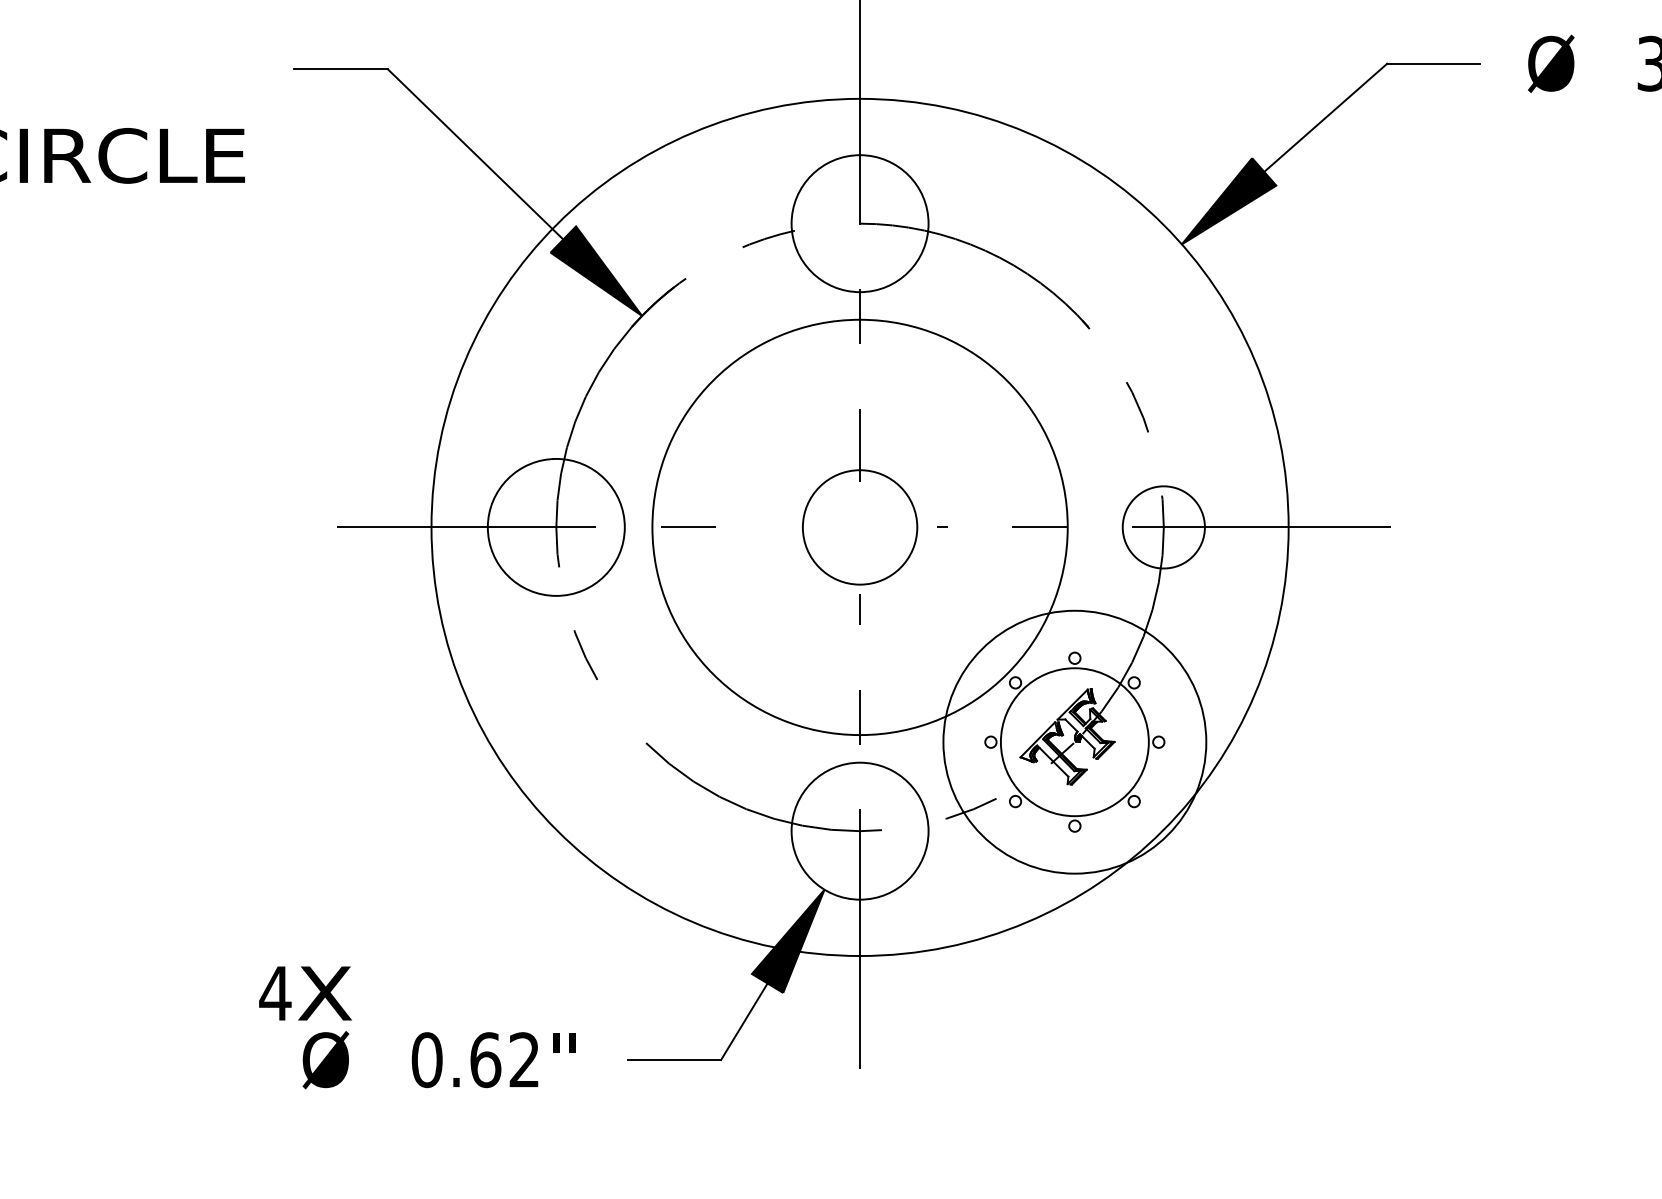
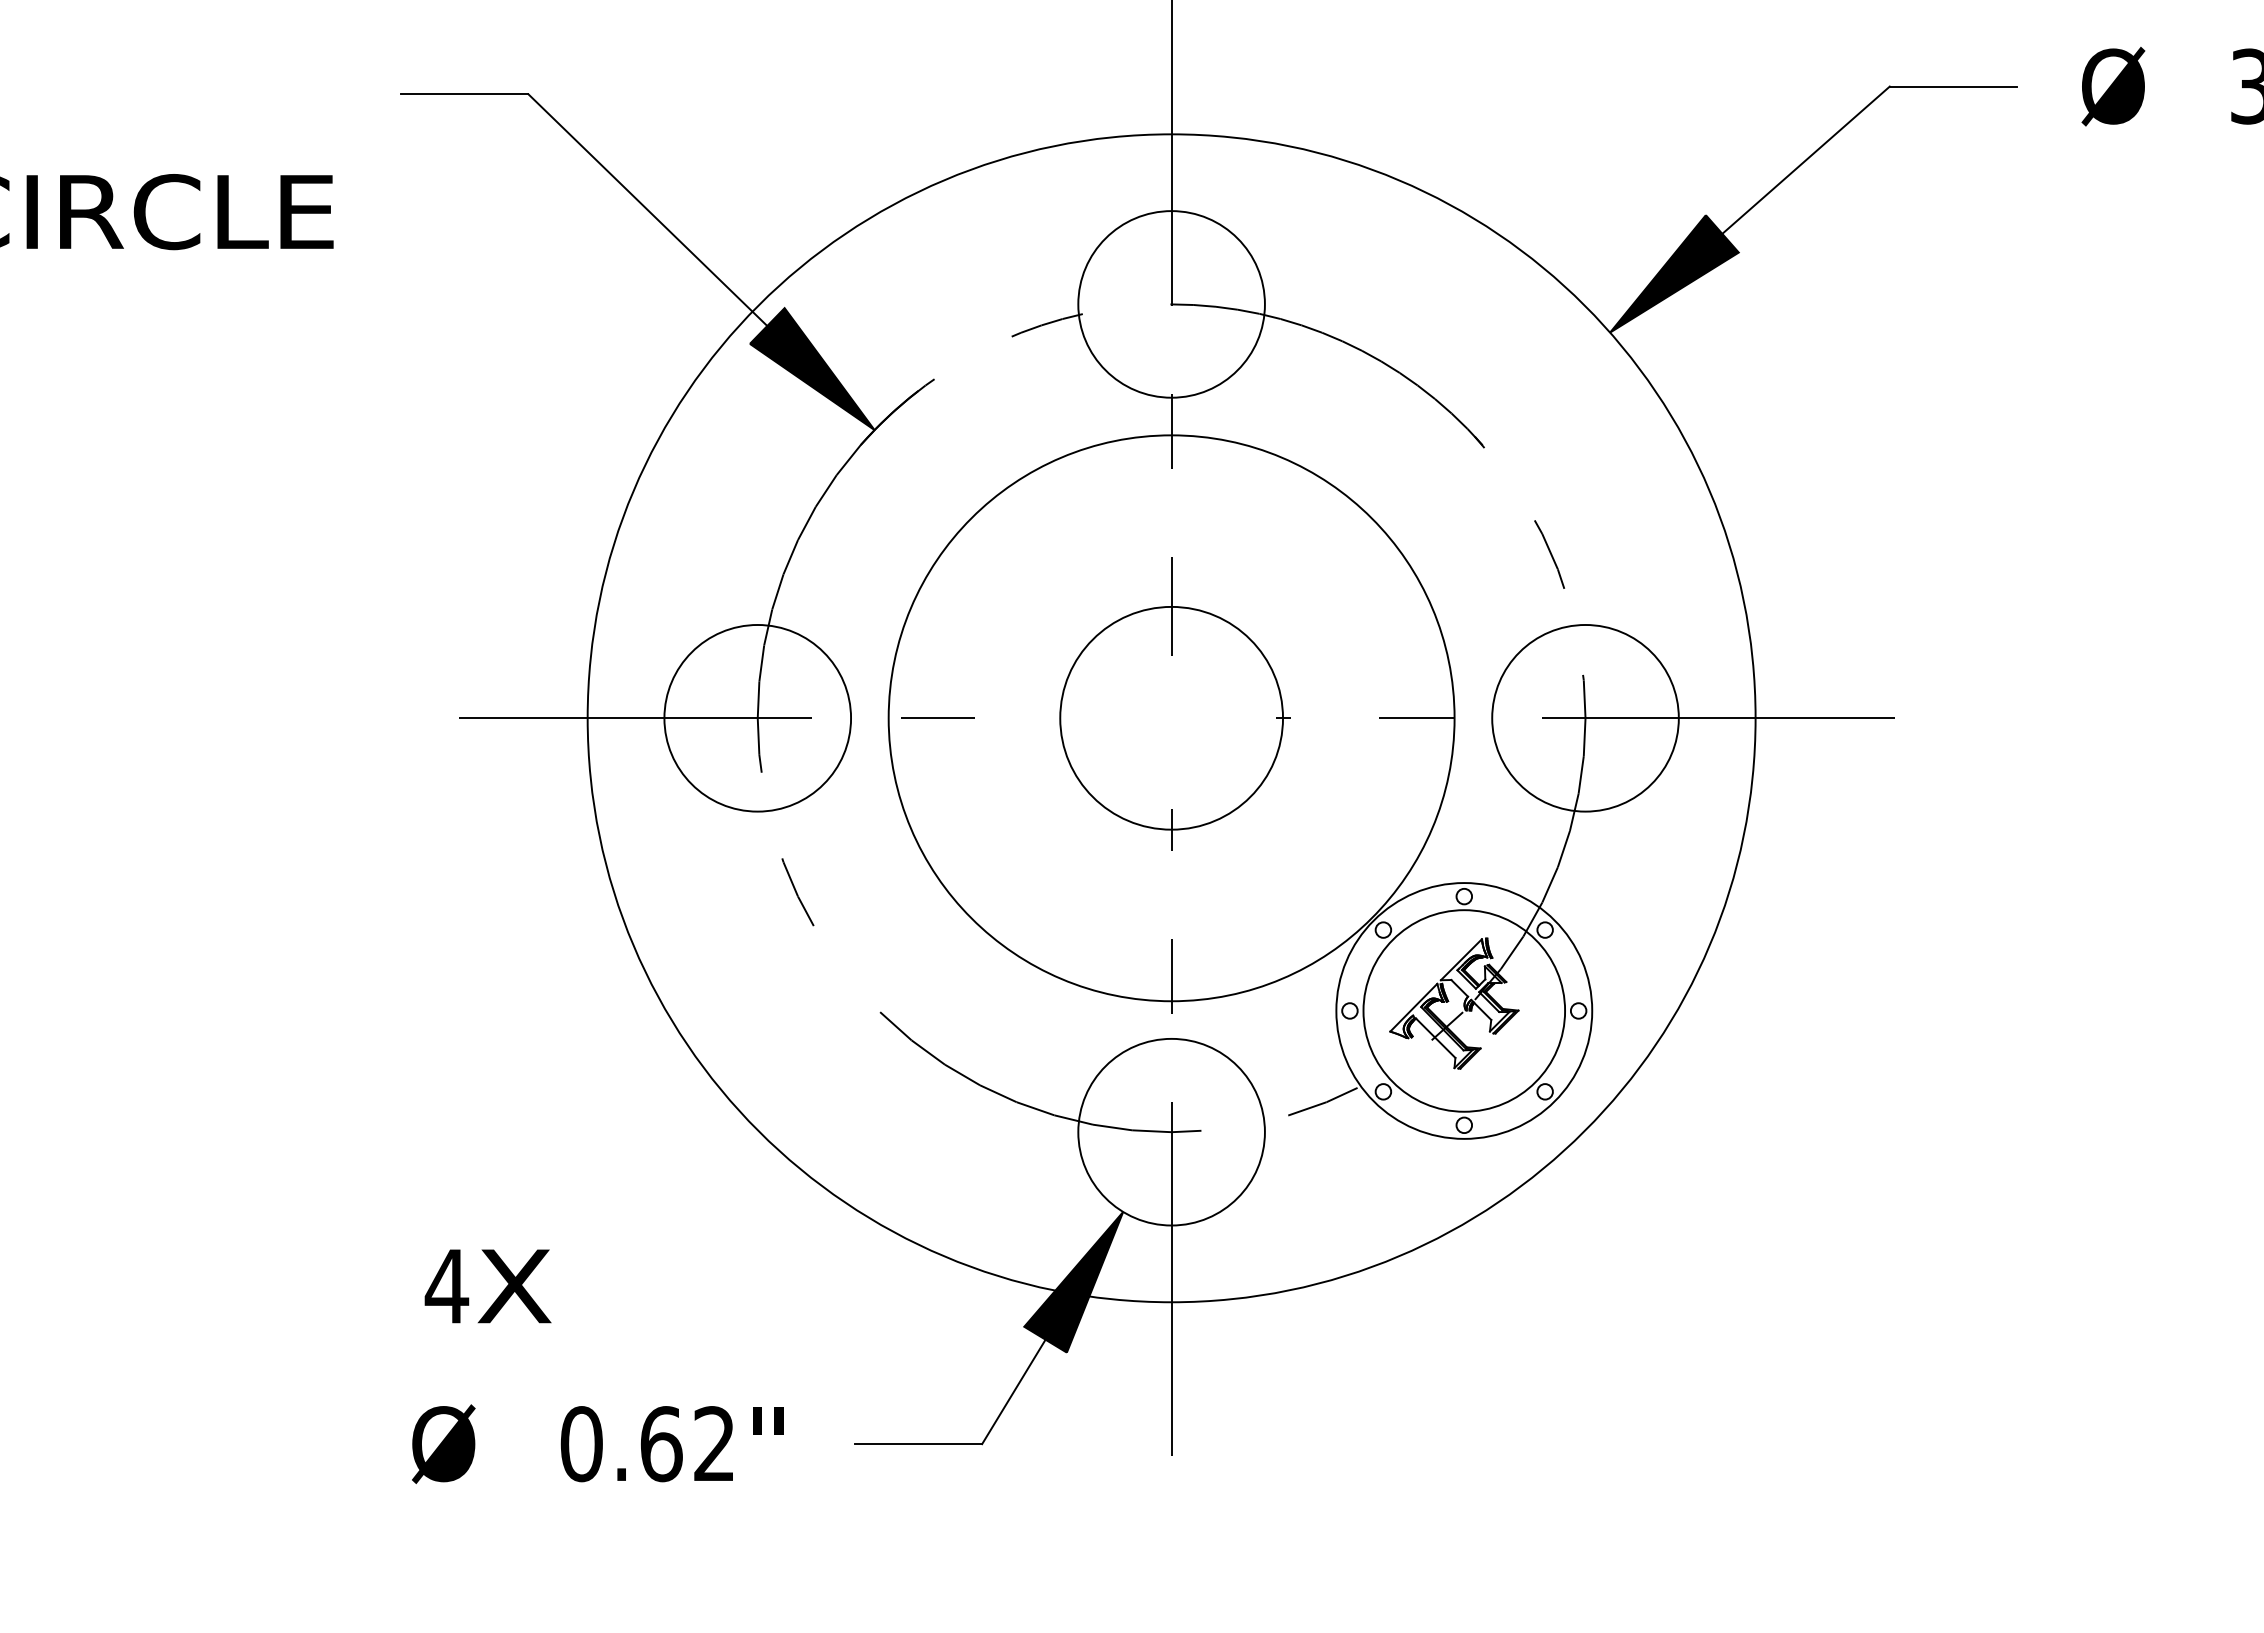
circle: (859, 526) -> (1171, 717), size x1.43
circle: (1163, 526) -> (1585, 717), size x1.67
circle: (1075, 741) -> (1464, 1010), size x0.71
text: (305, 993) -> (487, 1286), moved

